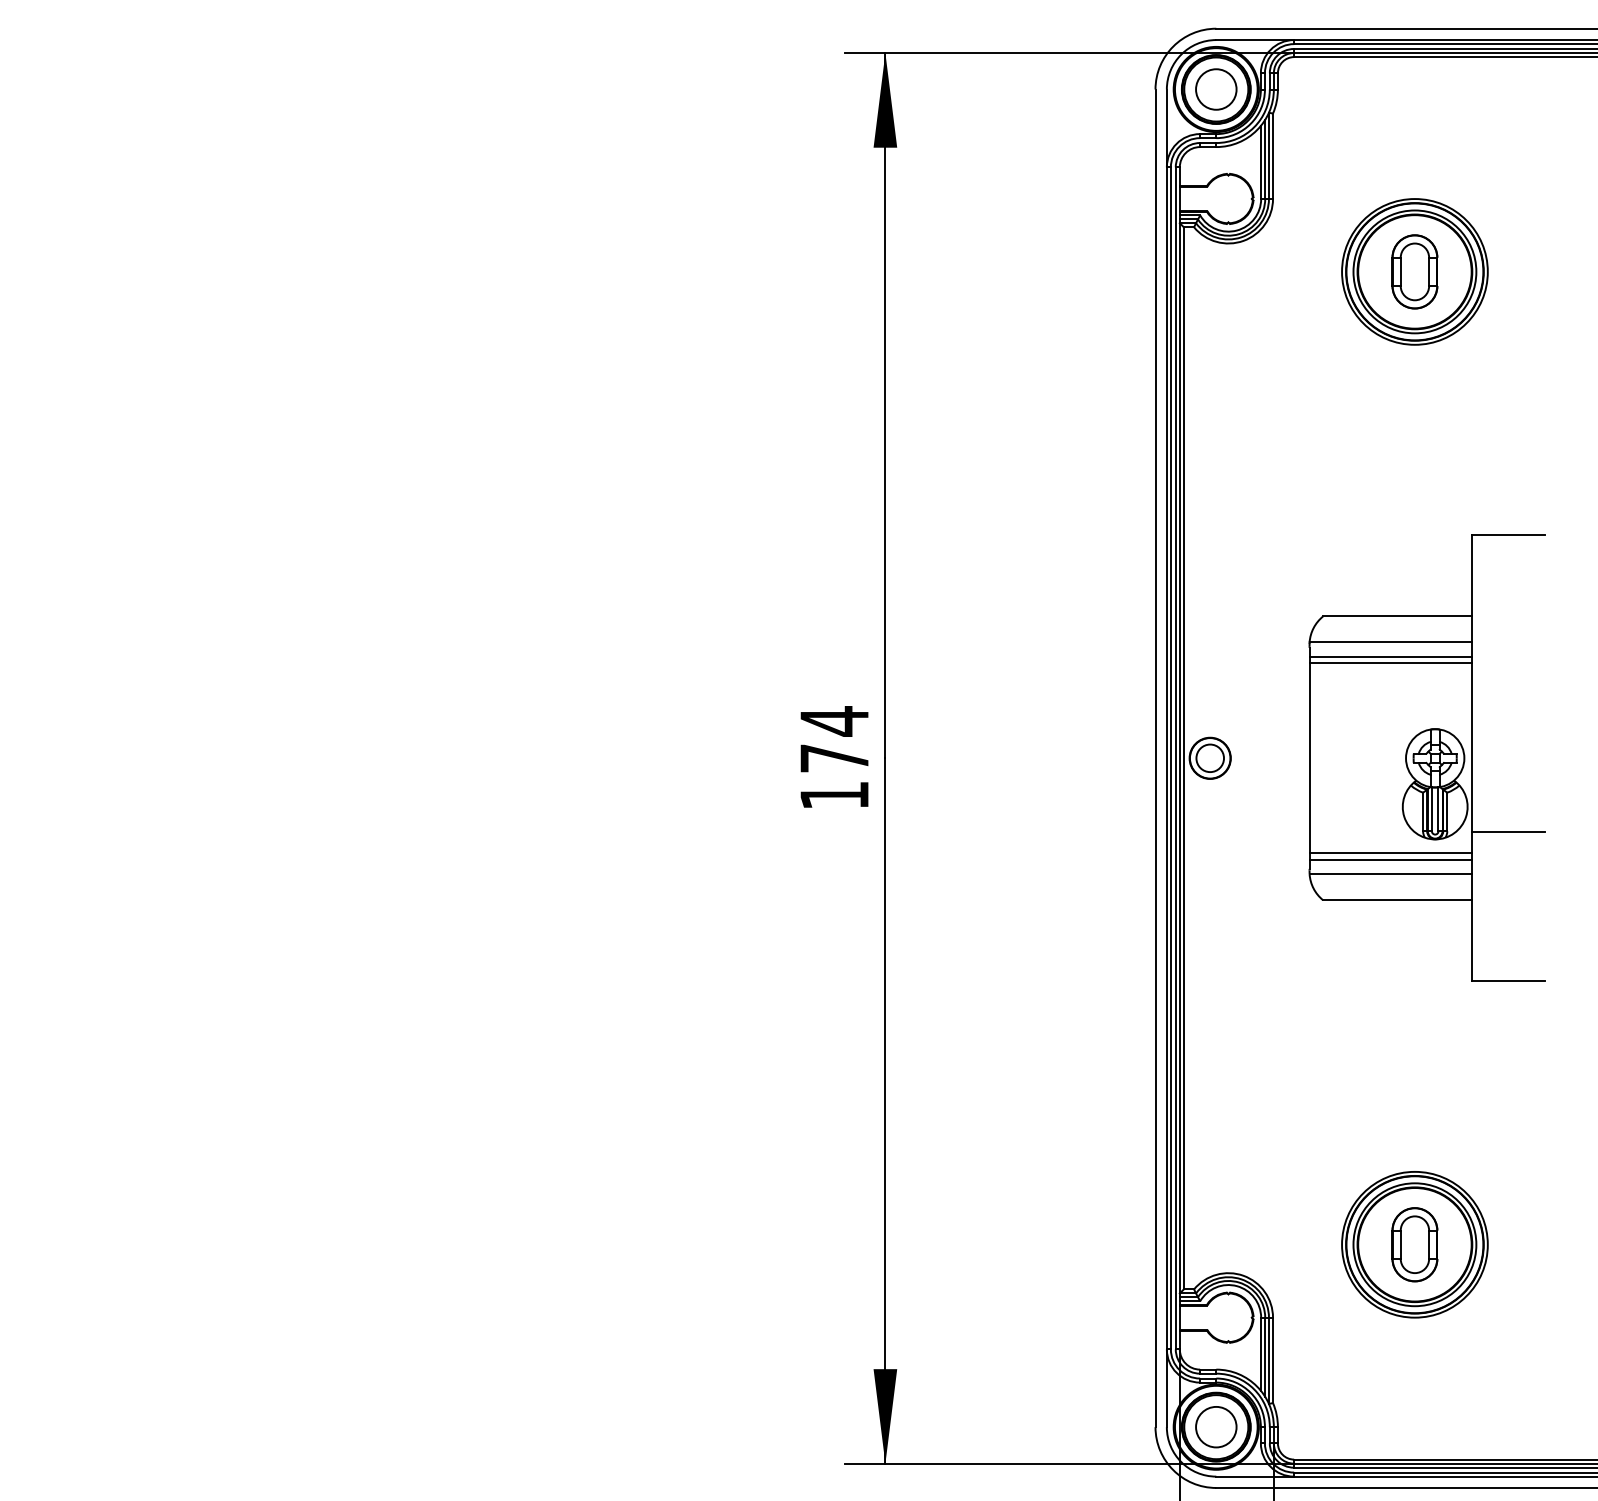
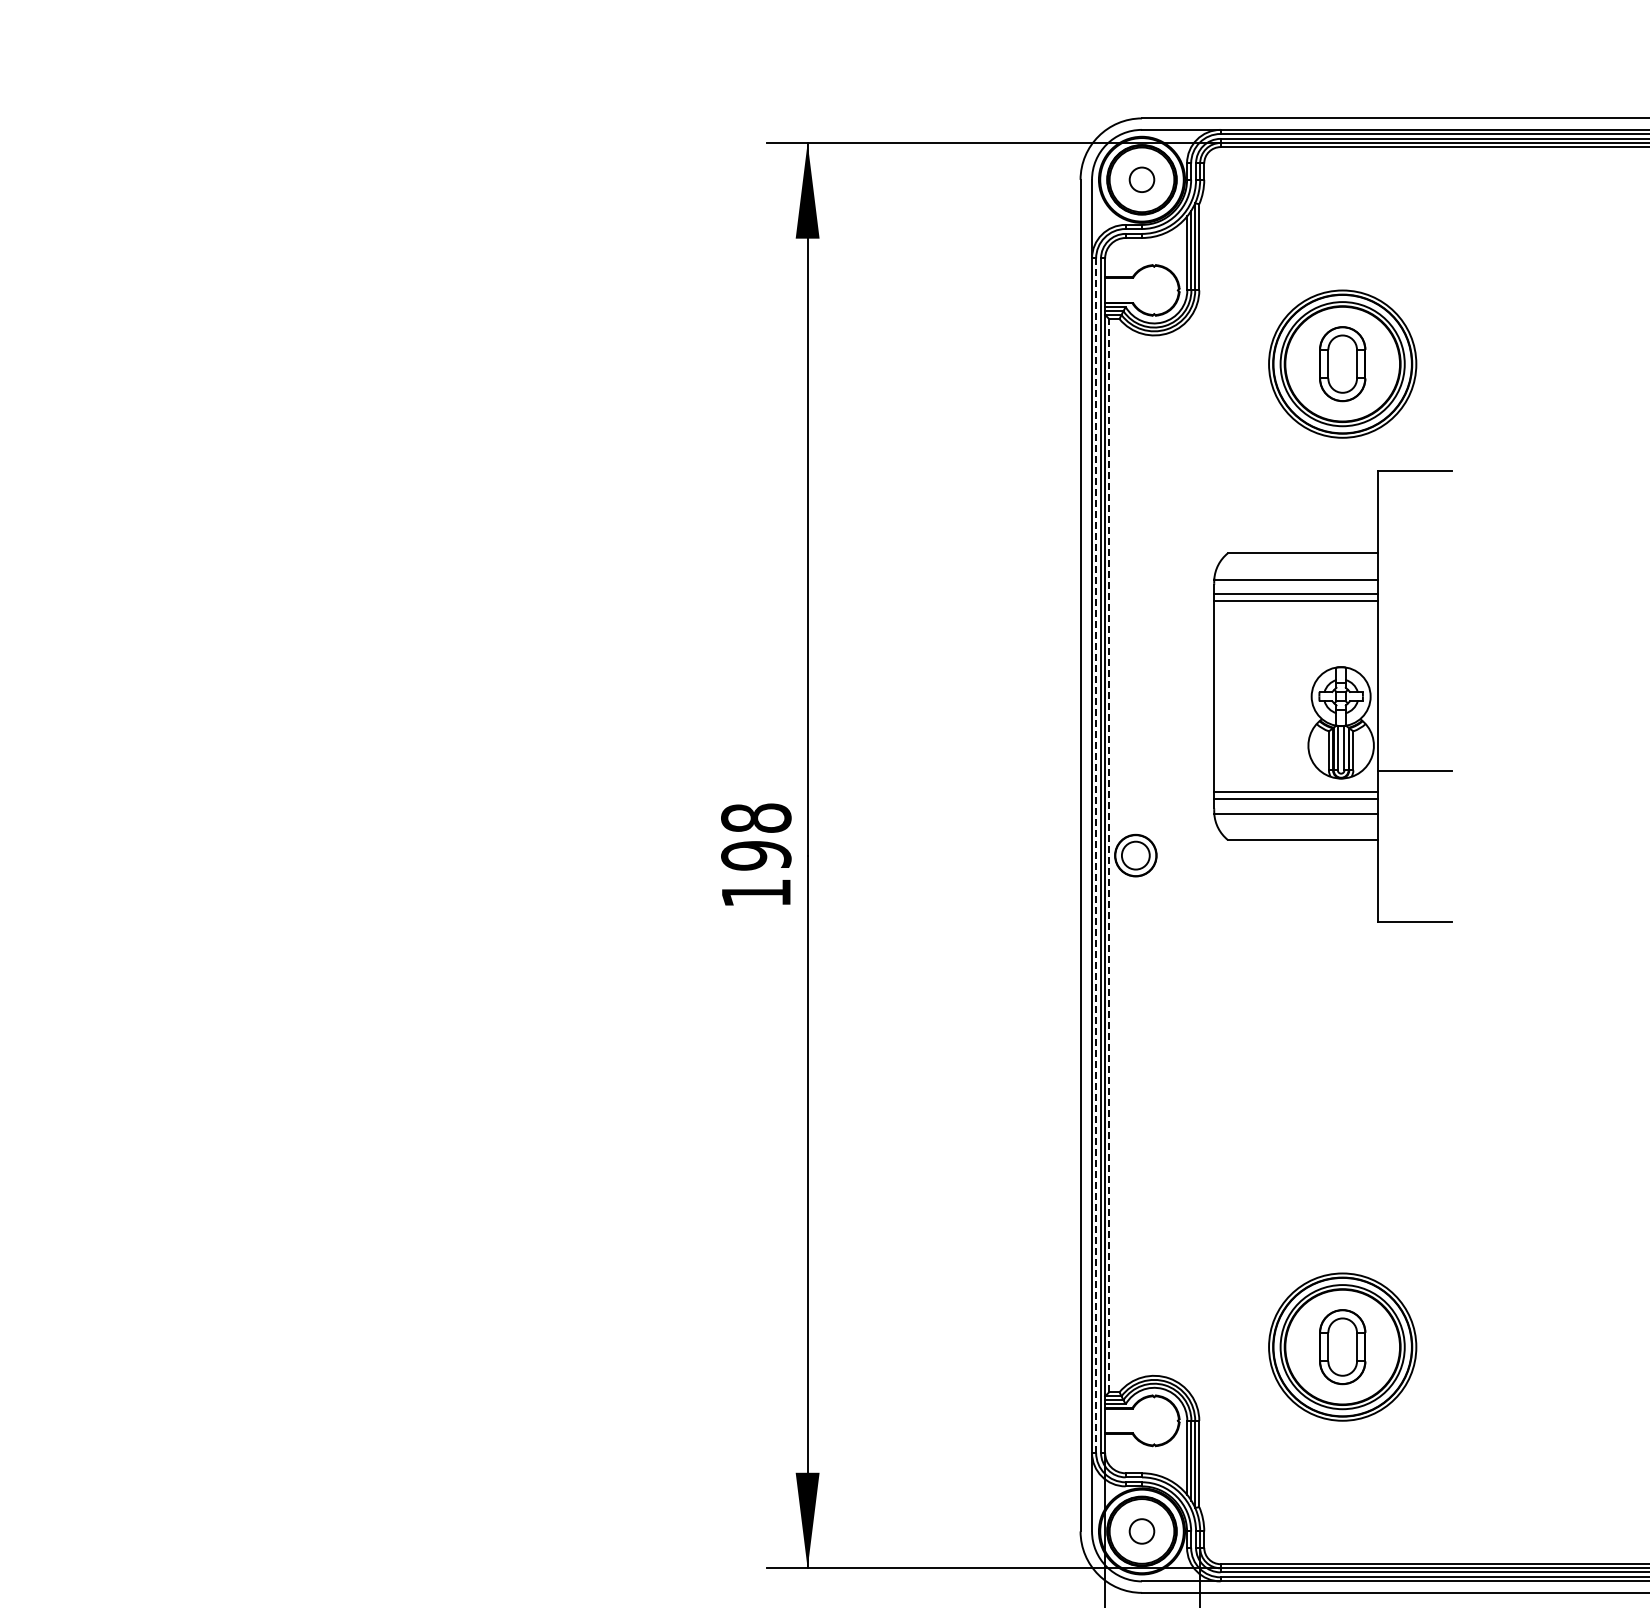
circle: (1215, 89) -> (1141, 179), size x0.6
text: (834, 739) -> (756, 836), 174 -> 198
line: (1171, 758) -> (1096, 855), solid -> dashed
line: (1184, 758) -> (1109, 855), solid -> dashed
part: (1426, 758) -> (1332, 696), moved
circle: (1215, 1427) -> (1141, 1531), size x0.6

